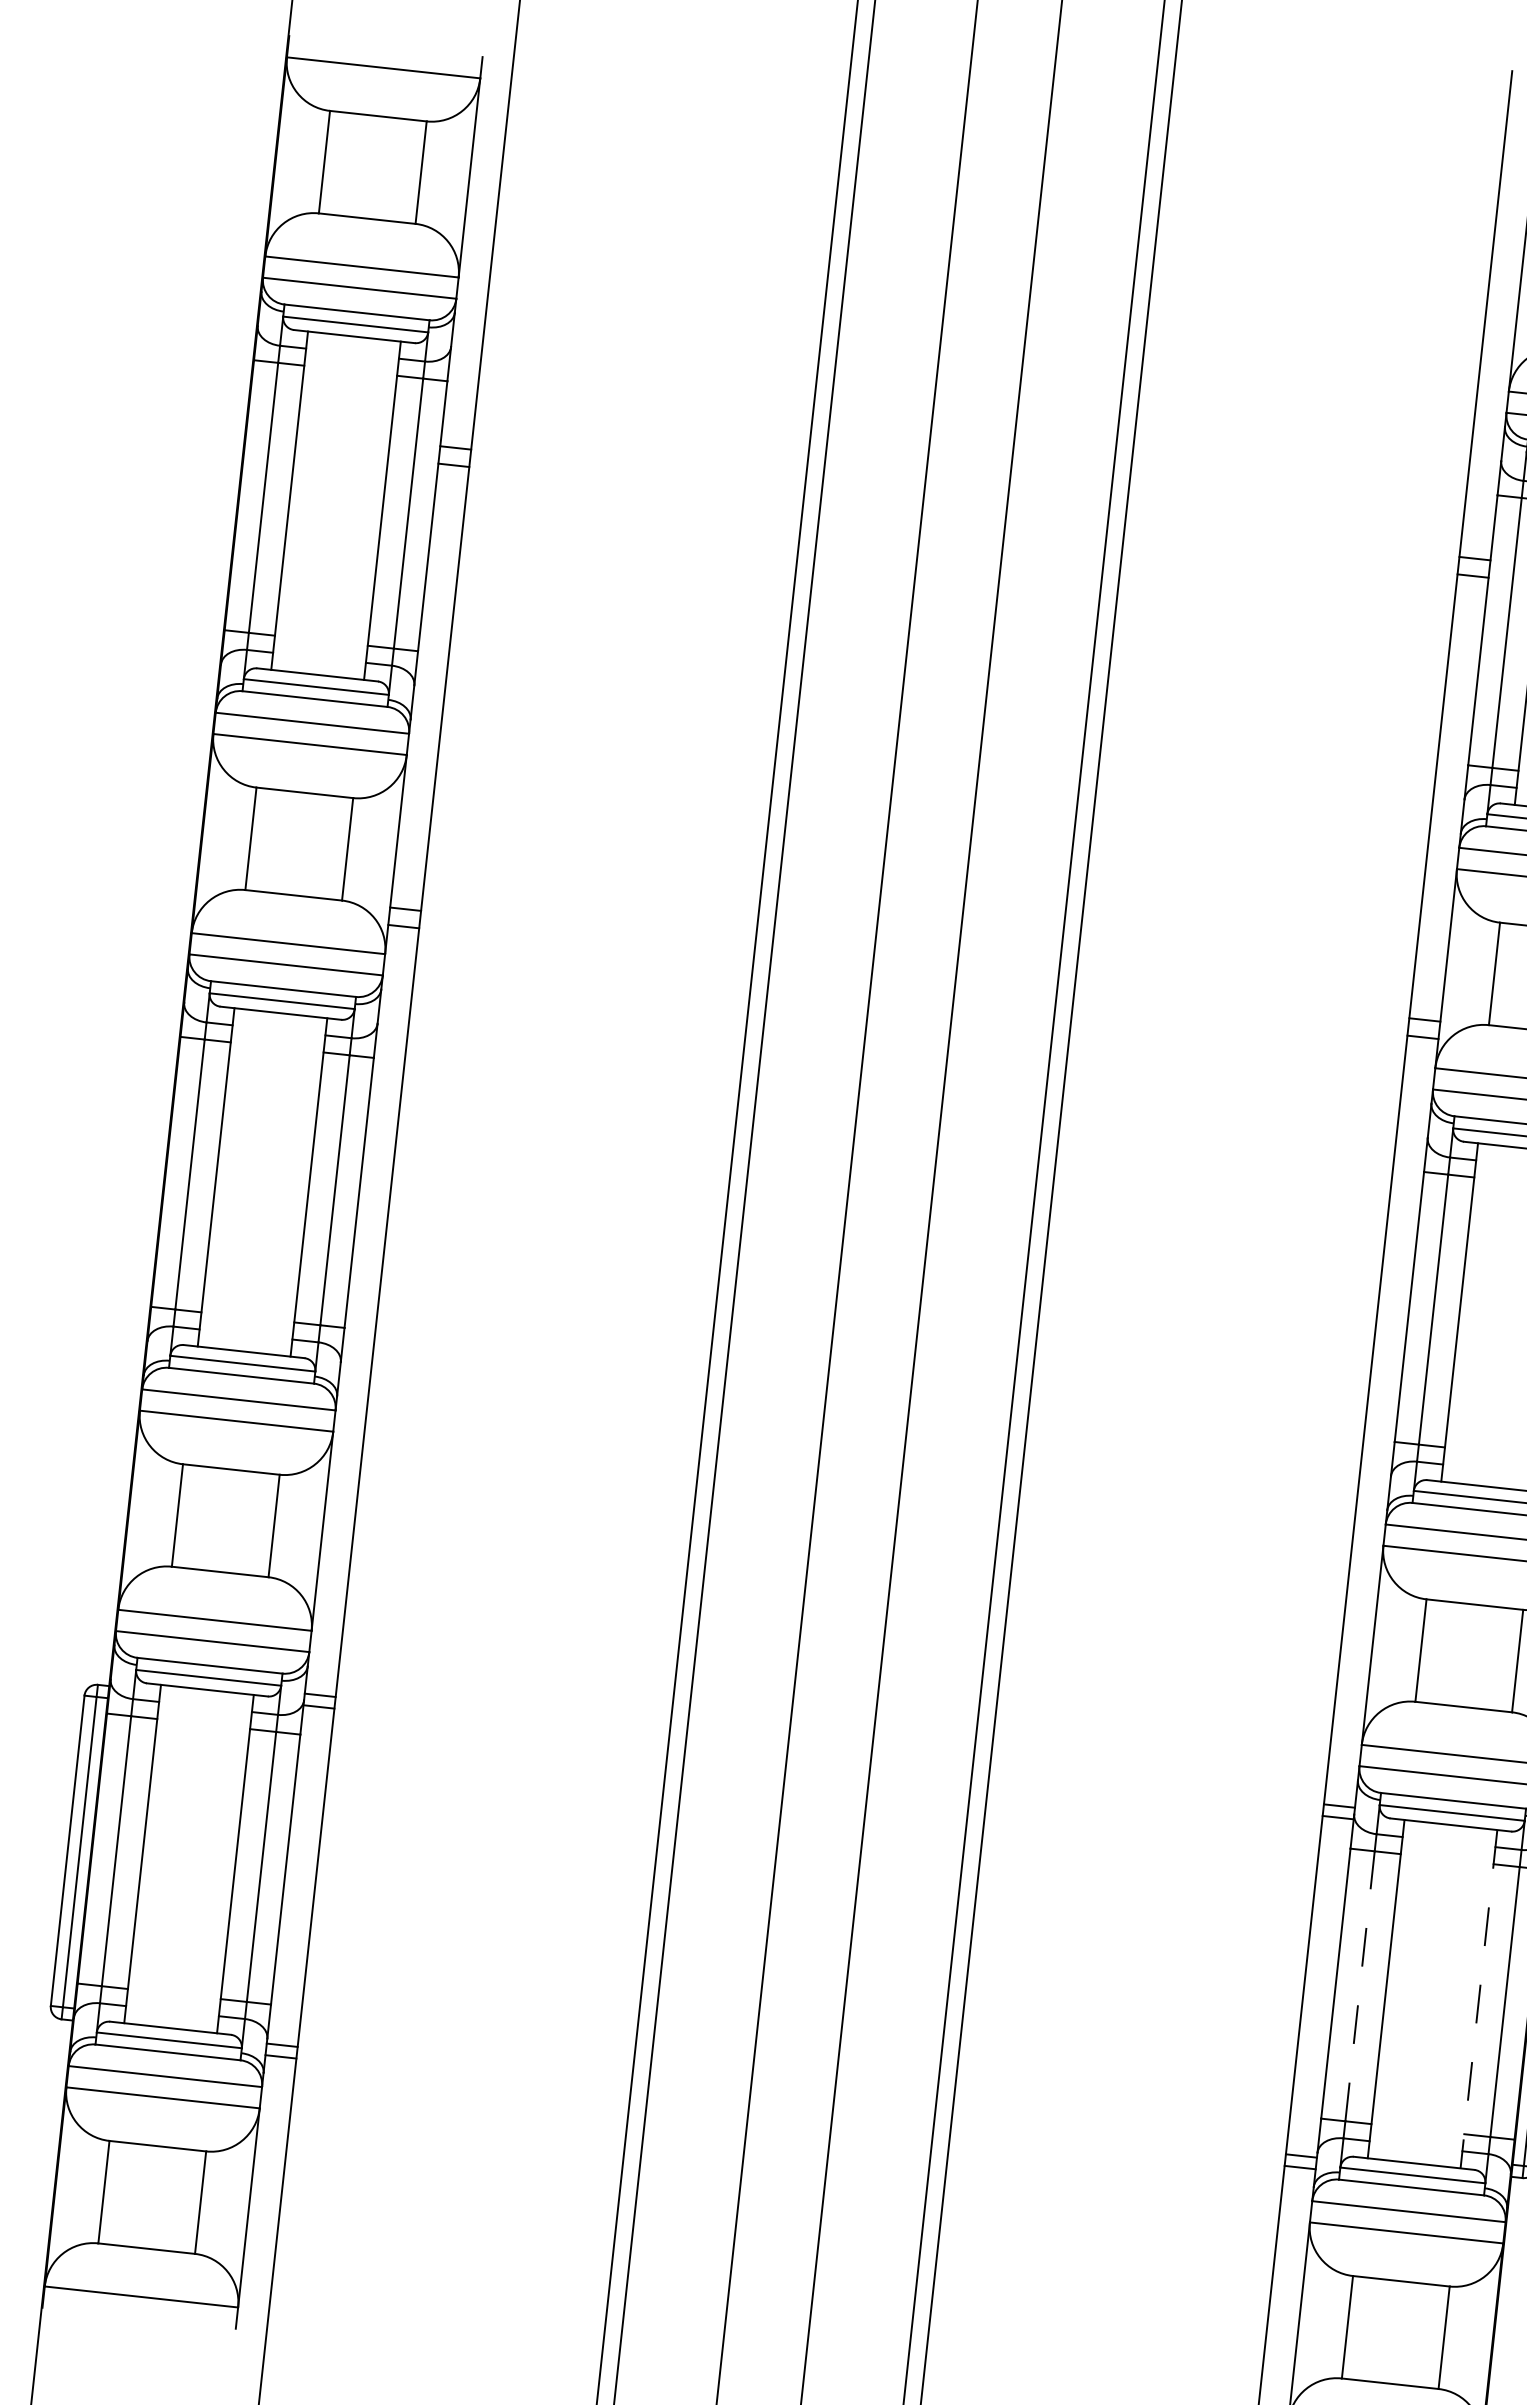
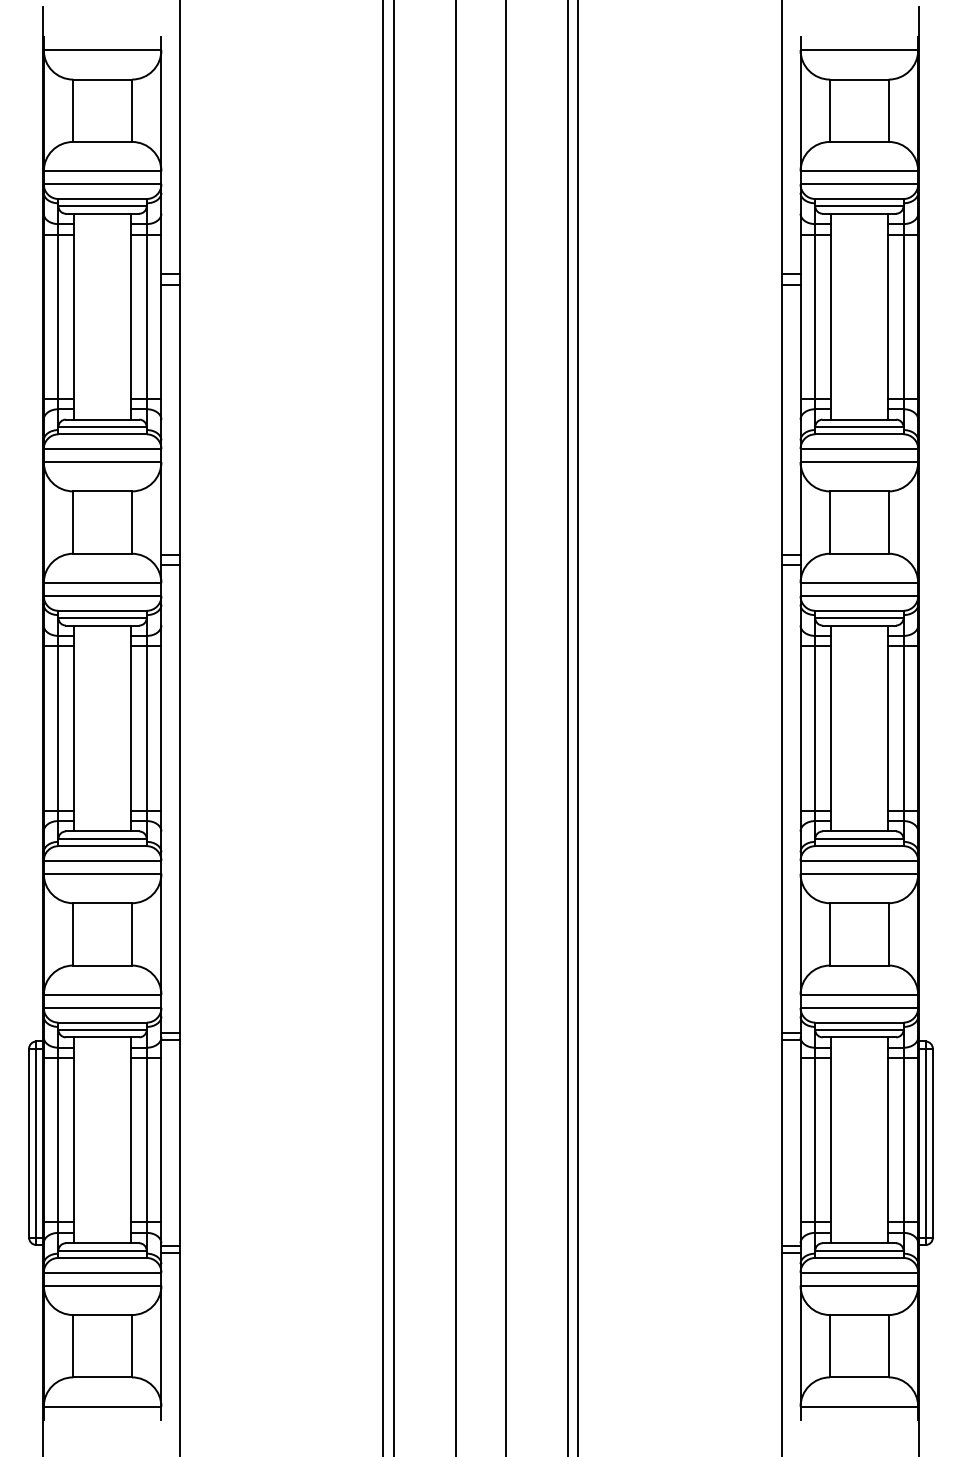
line: (1360, 1985) -> (815, 1139), dashed -> solid
line: (1478, 1999) -> (887, 1140), dashed -> solid

